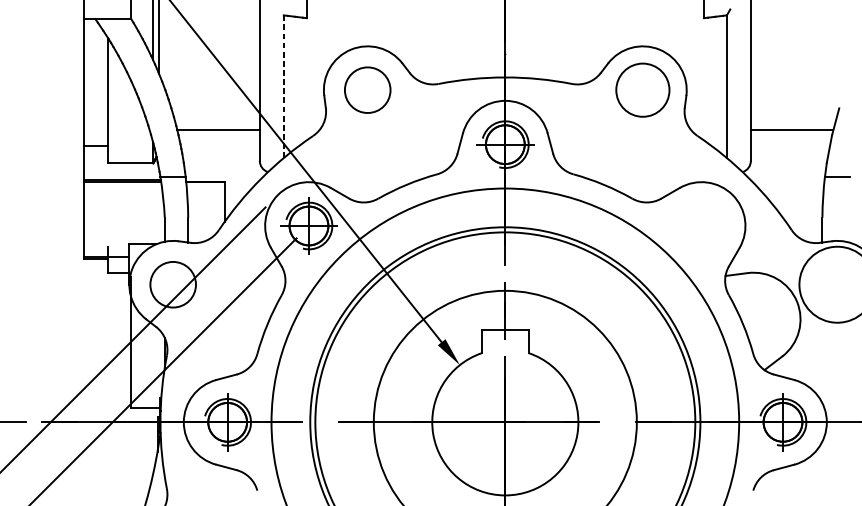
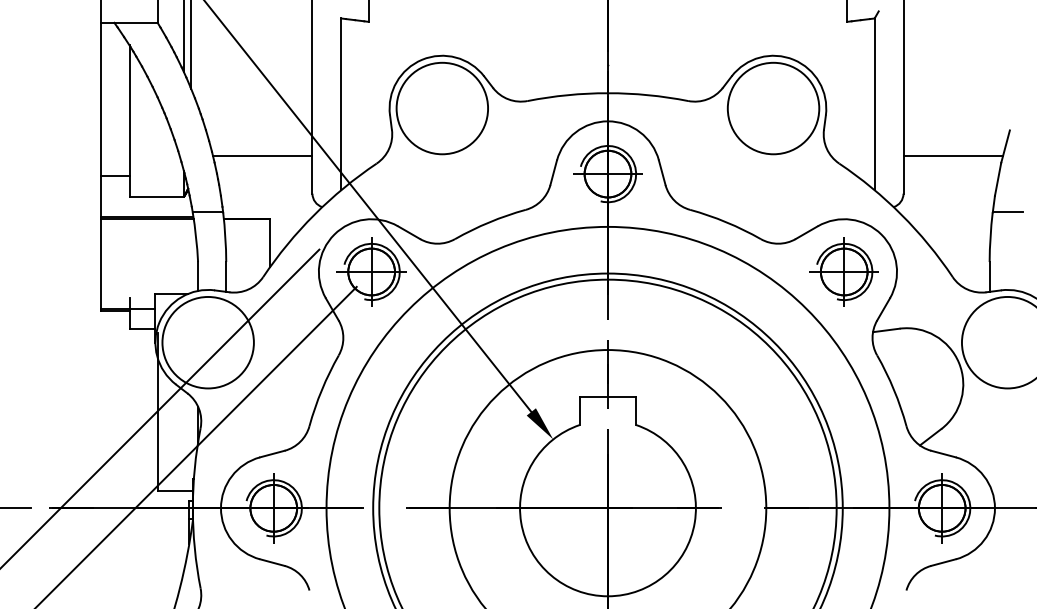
line: (283, 86) -> (341, 104), dashed -> solid
circle: (367, 90) -> (442, 108), size x1.67
circle: (642, 90) -> (773, 108), size x1.43
part: (701, 225) -> (843, 271), added
circle: (172, 284) -> (207, 342), size x1.67

